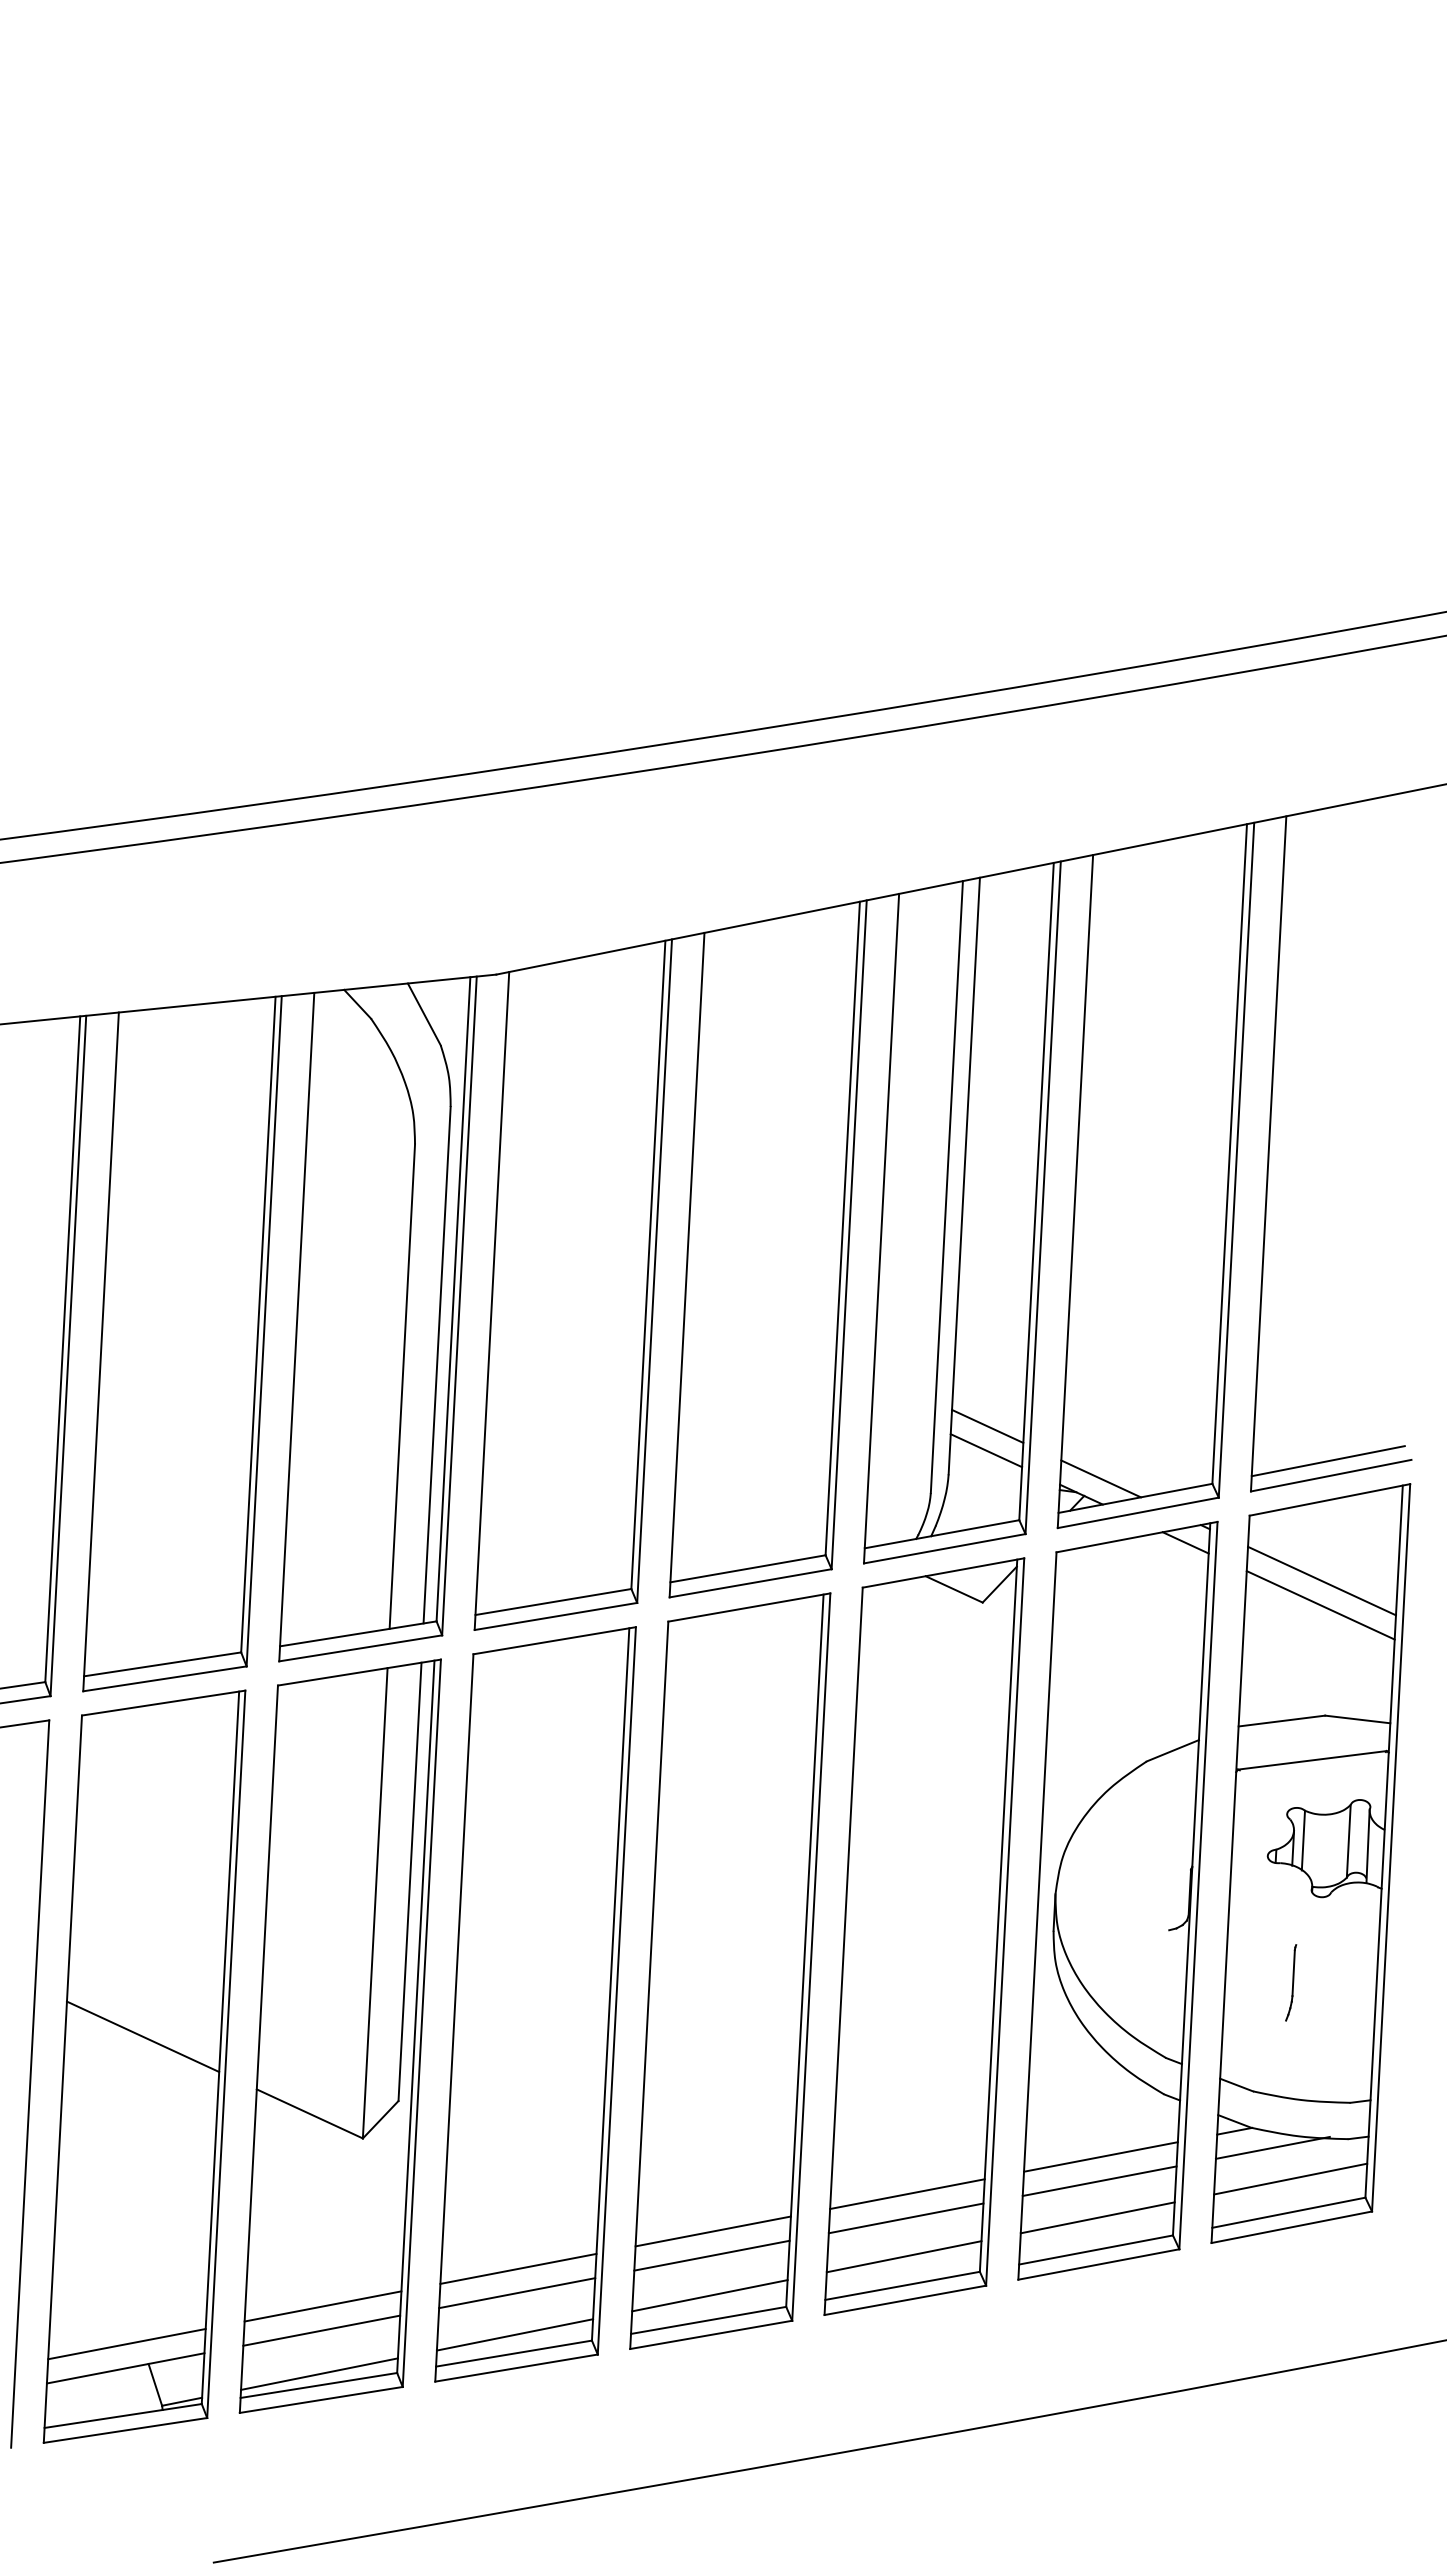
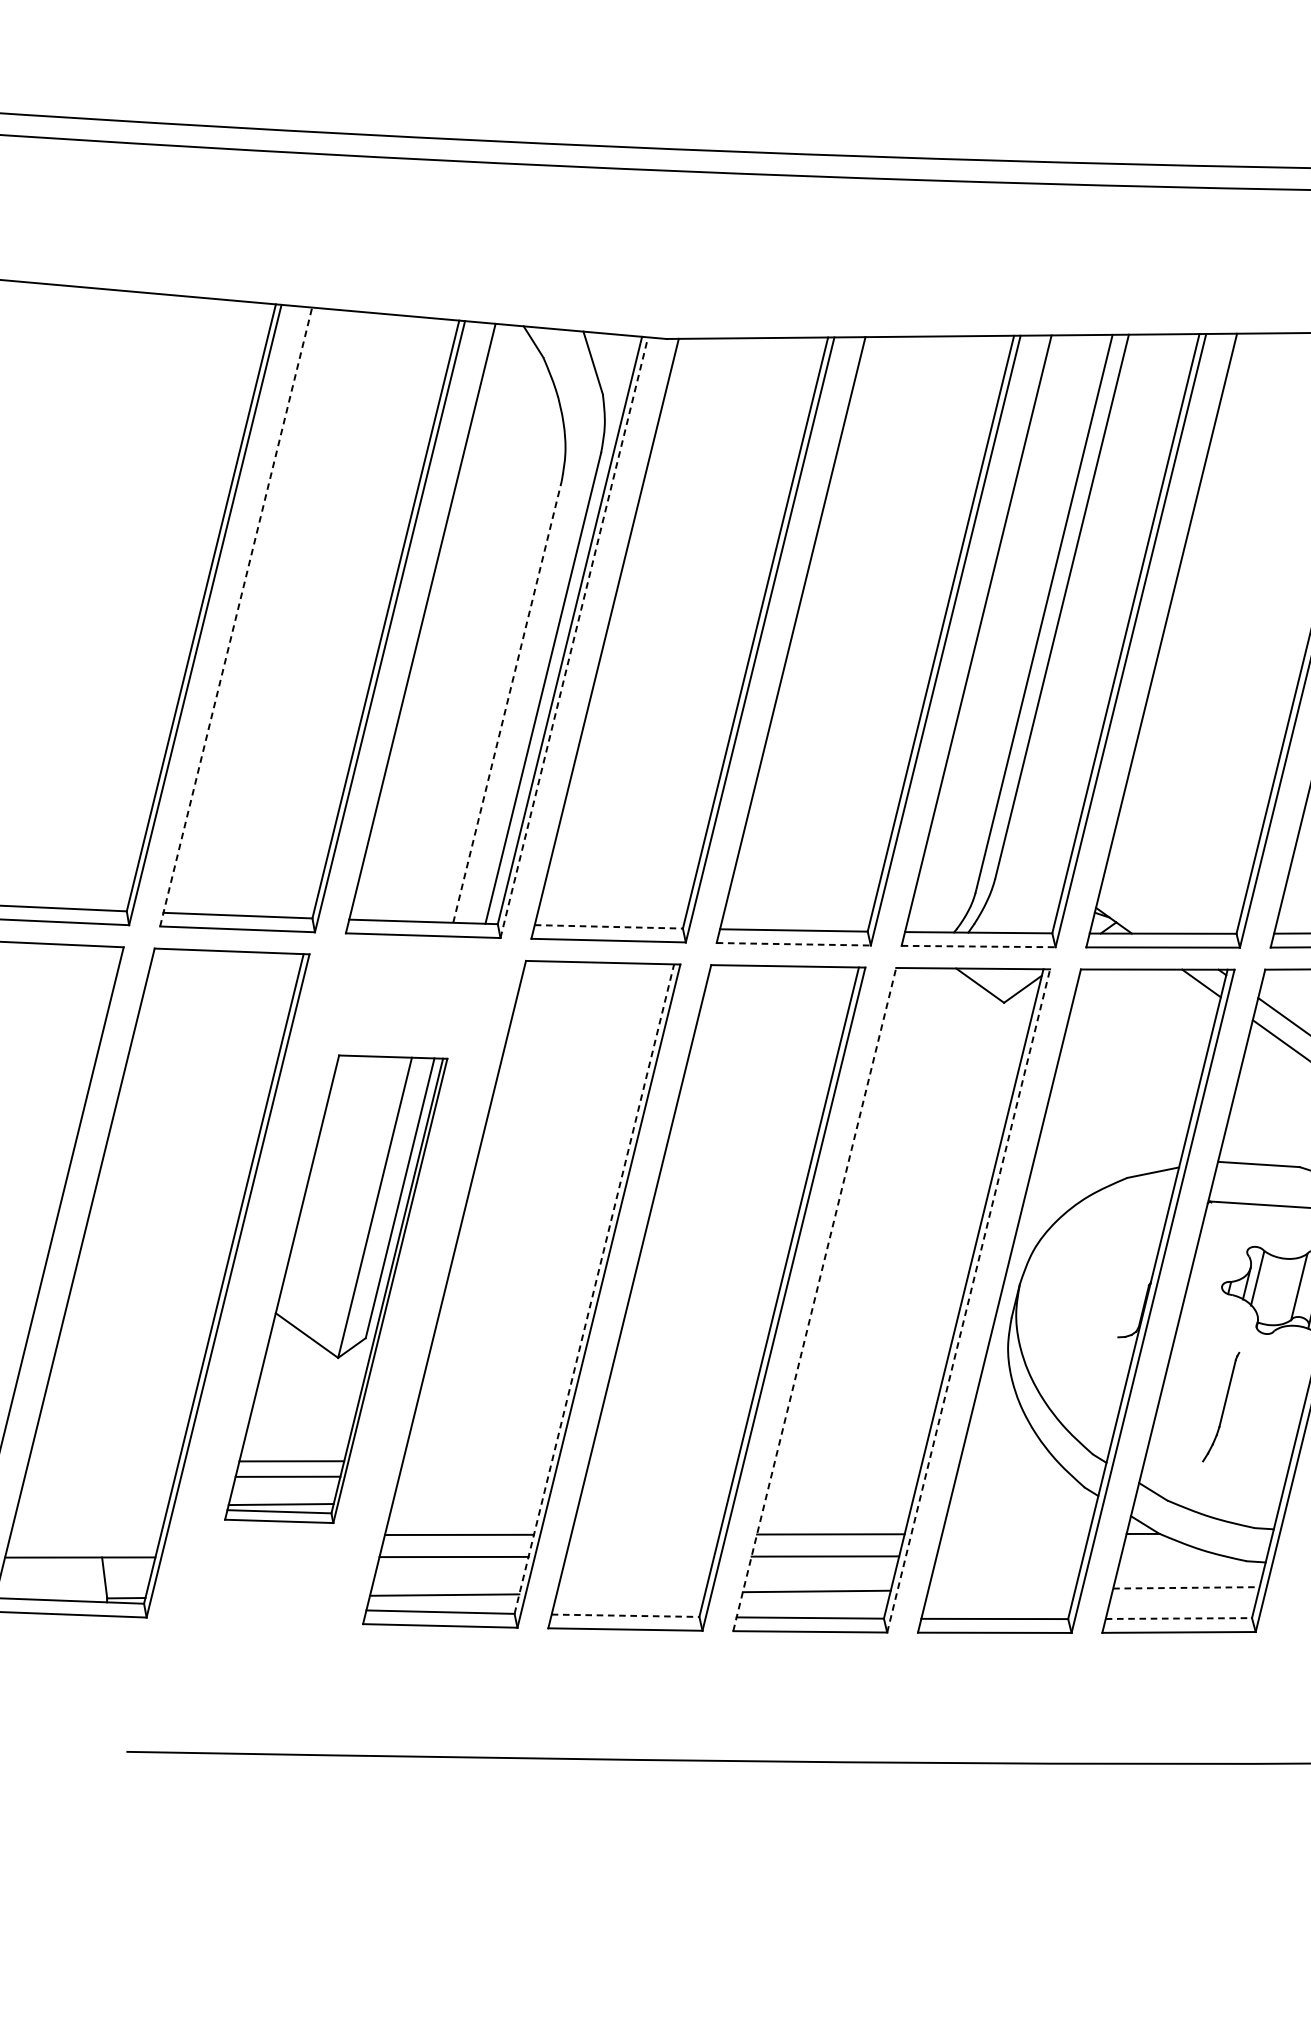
line: (459, 1305) -> (574, 637), solid -> dashed
line: (101, 1351) -> (236, 616), solid -> dashed
line: (402, 1386) -> (507, 701), solid -> dashed
line: (987, 1425) -> (1039, 840), removed
line: (986, 1450) -> (1034, 863), removed
line: (1100, 1478) -> (1134, 909), removed
line: (945, 1548) -> (979, 946), solid -> dashed
line: (751, 1583) -> (794, 944), solid -> dashed
line: (553, 1601) -> (609, 926), solid -> dashed
line: (1005, 1921) -> (969, 1300), solid -> dashed
line: (843, 1950) -> (814, 1298), solid -> dashed
part: (1291, 1982) -> (1221, 1406), size x1.6
line: (610, 1984) -> (594, 1289), solid -> dashed
part: (339, 2035) -> (335, 1288), size x0.7
line: (142, 2036) -> (154, 1254), removed
line: (1272, 2147) -> (1175, 1555), removed
line: (1100, 2156) -> (1015, 1533), removed
line: (1291, 2178) -> (1187, 1587), solid -> dashed
line: (1099, 2180) -> (1010, 1555), removed
line: (1289, 2212) -> (1179, 1618), solid -> dashed
line: (1097, 2217) -> (1001, 1589), removed
line: (712, 2231) -> (644, 1534), removed
line: (711, 2255) -> (639, 1556), removed
line: (709, 2295) -> (630, 1592), removed
line: (708, 2320) -> (625, 1615), solid -> dashed
line: (126, 2344) -> (85, 1535), removed

